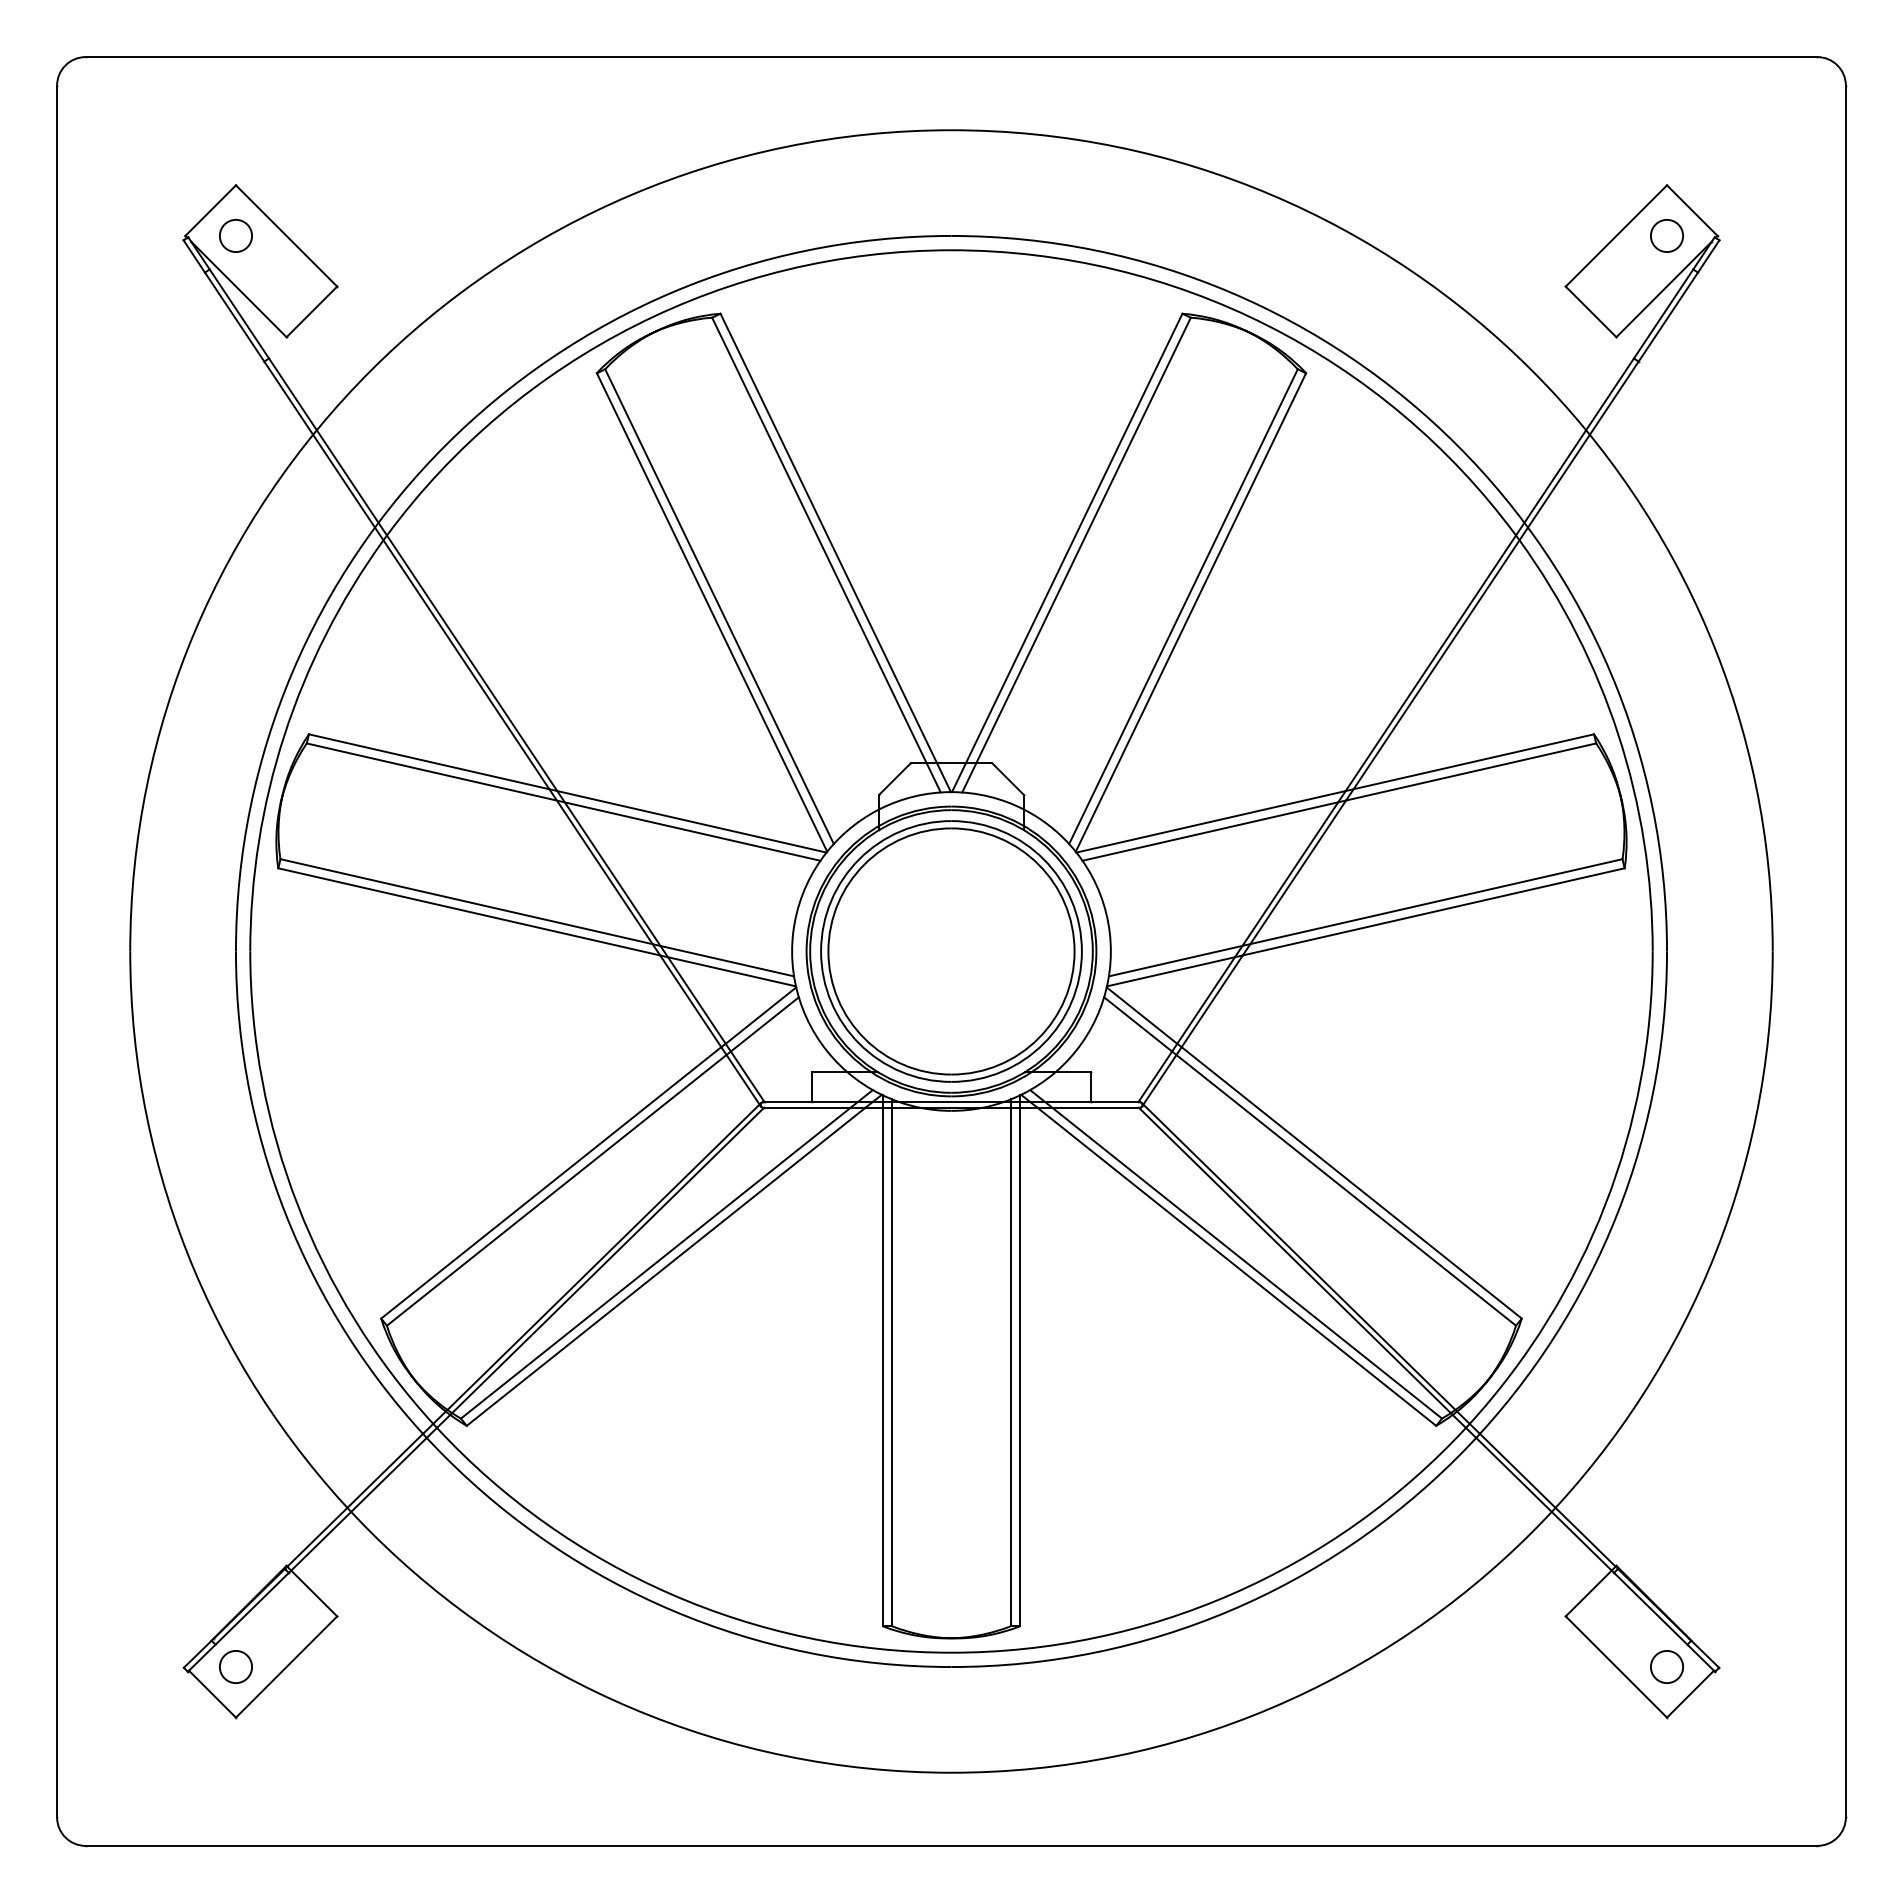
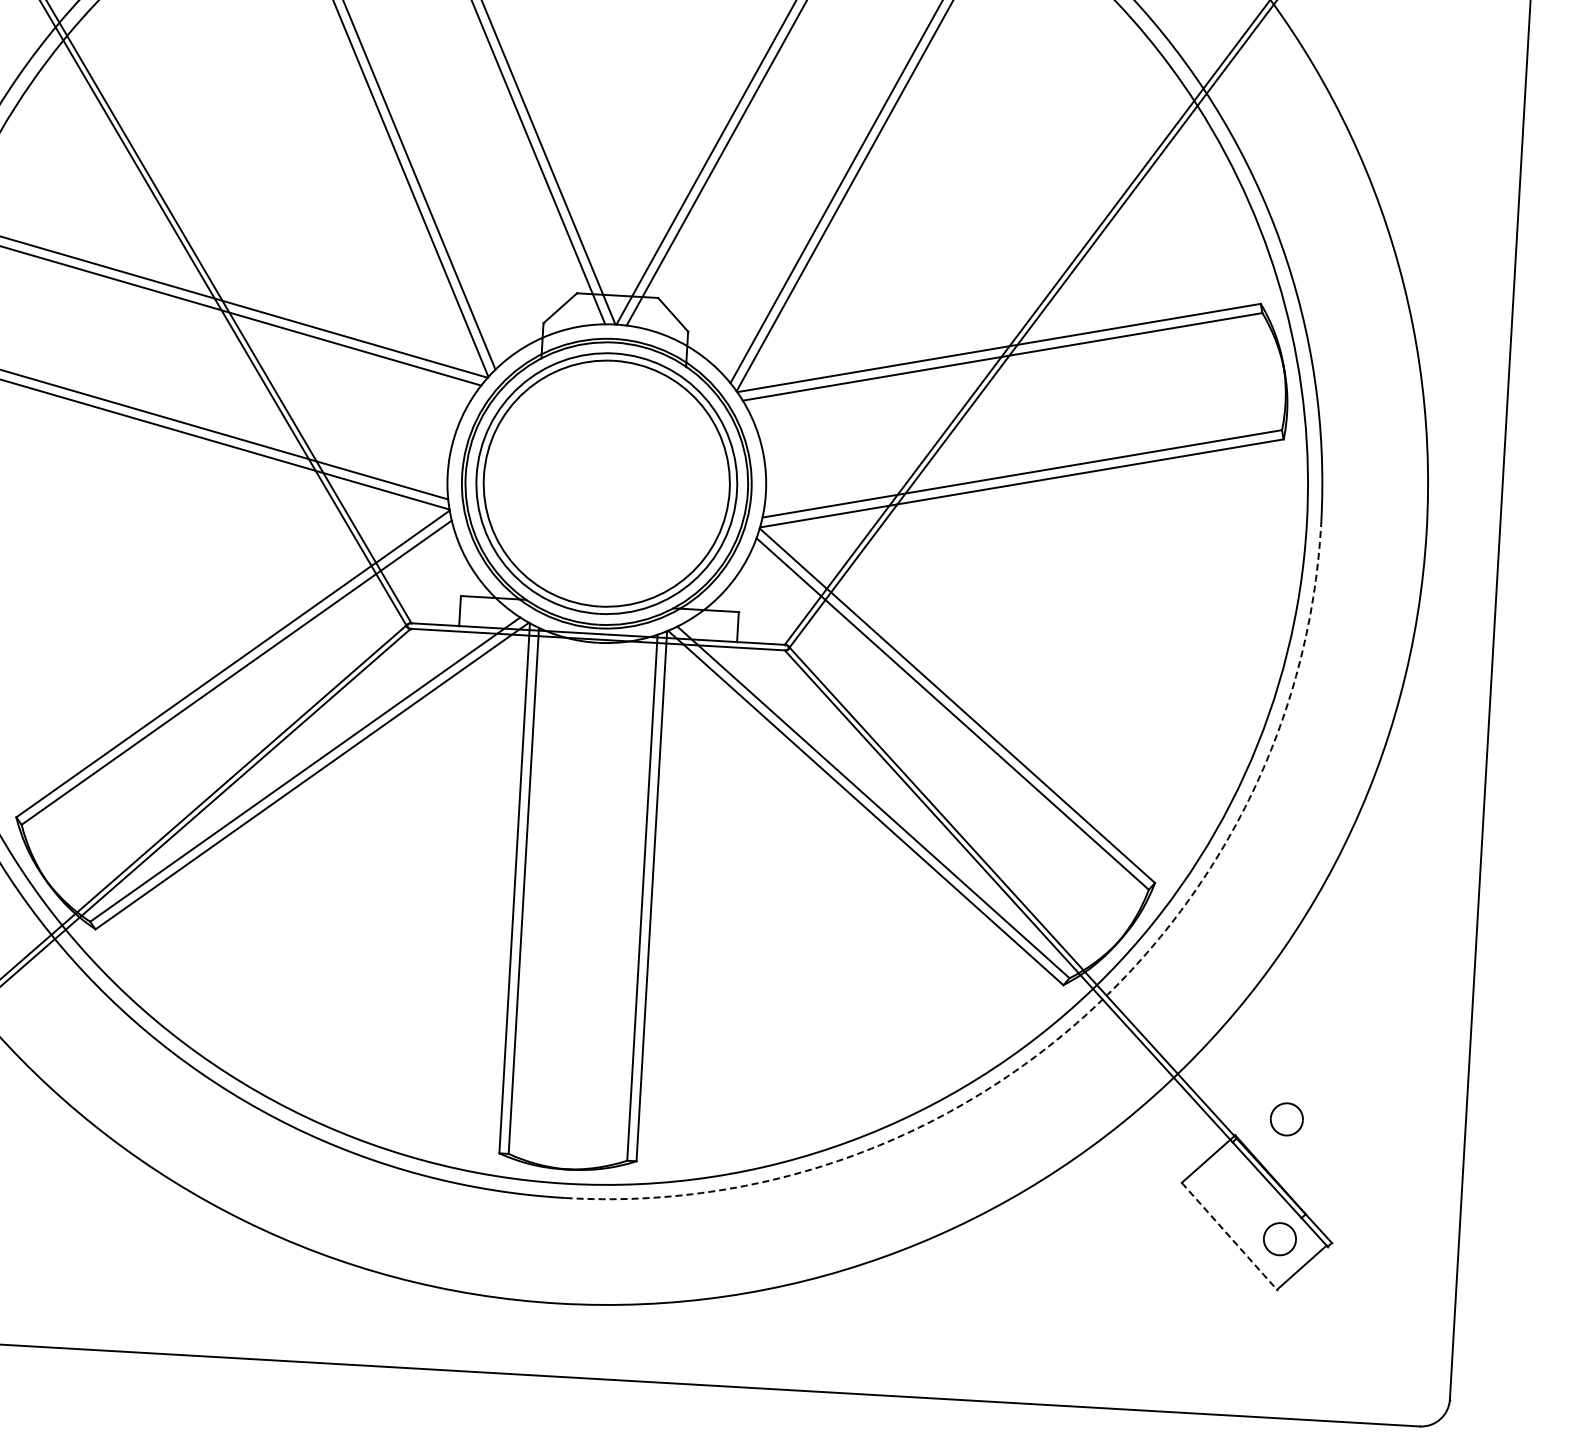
arc: (1457, 1457) -> (1082, 1017), solid -> dashed
part: (1666, 1546) -> (1286, 1118), added
line: (1616, 1667) -> (1229, 1236), solid -> dashed

